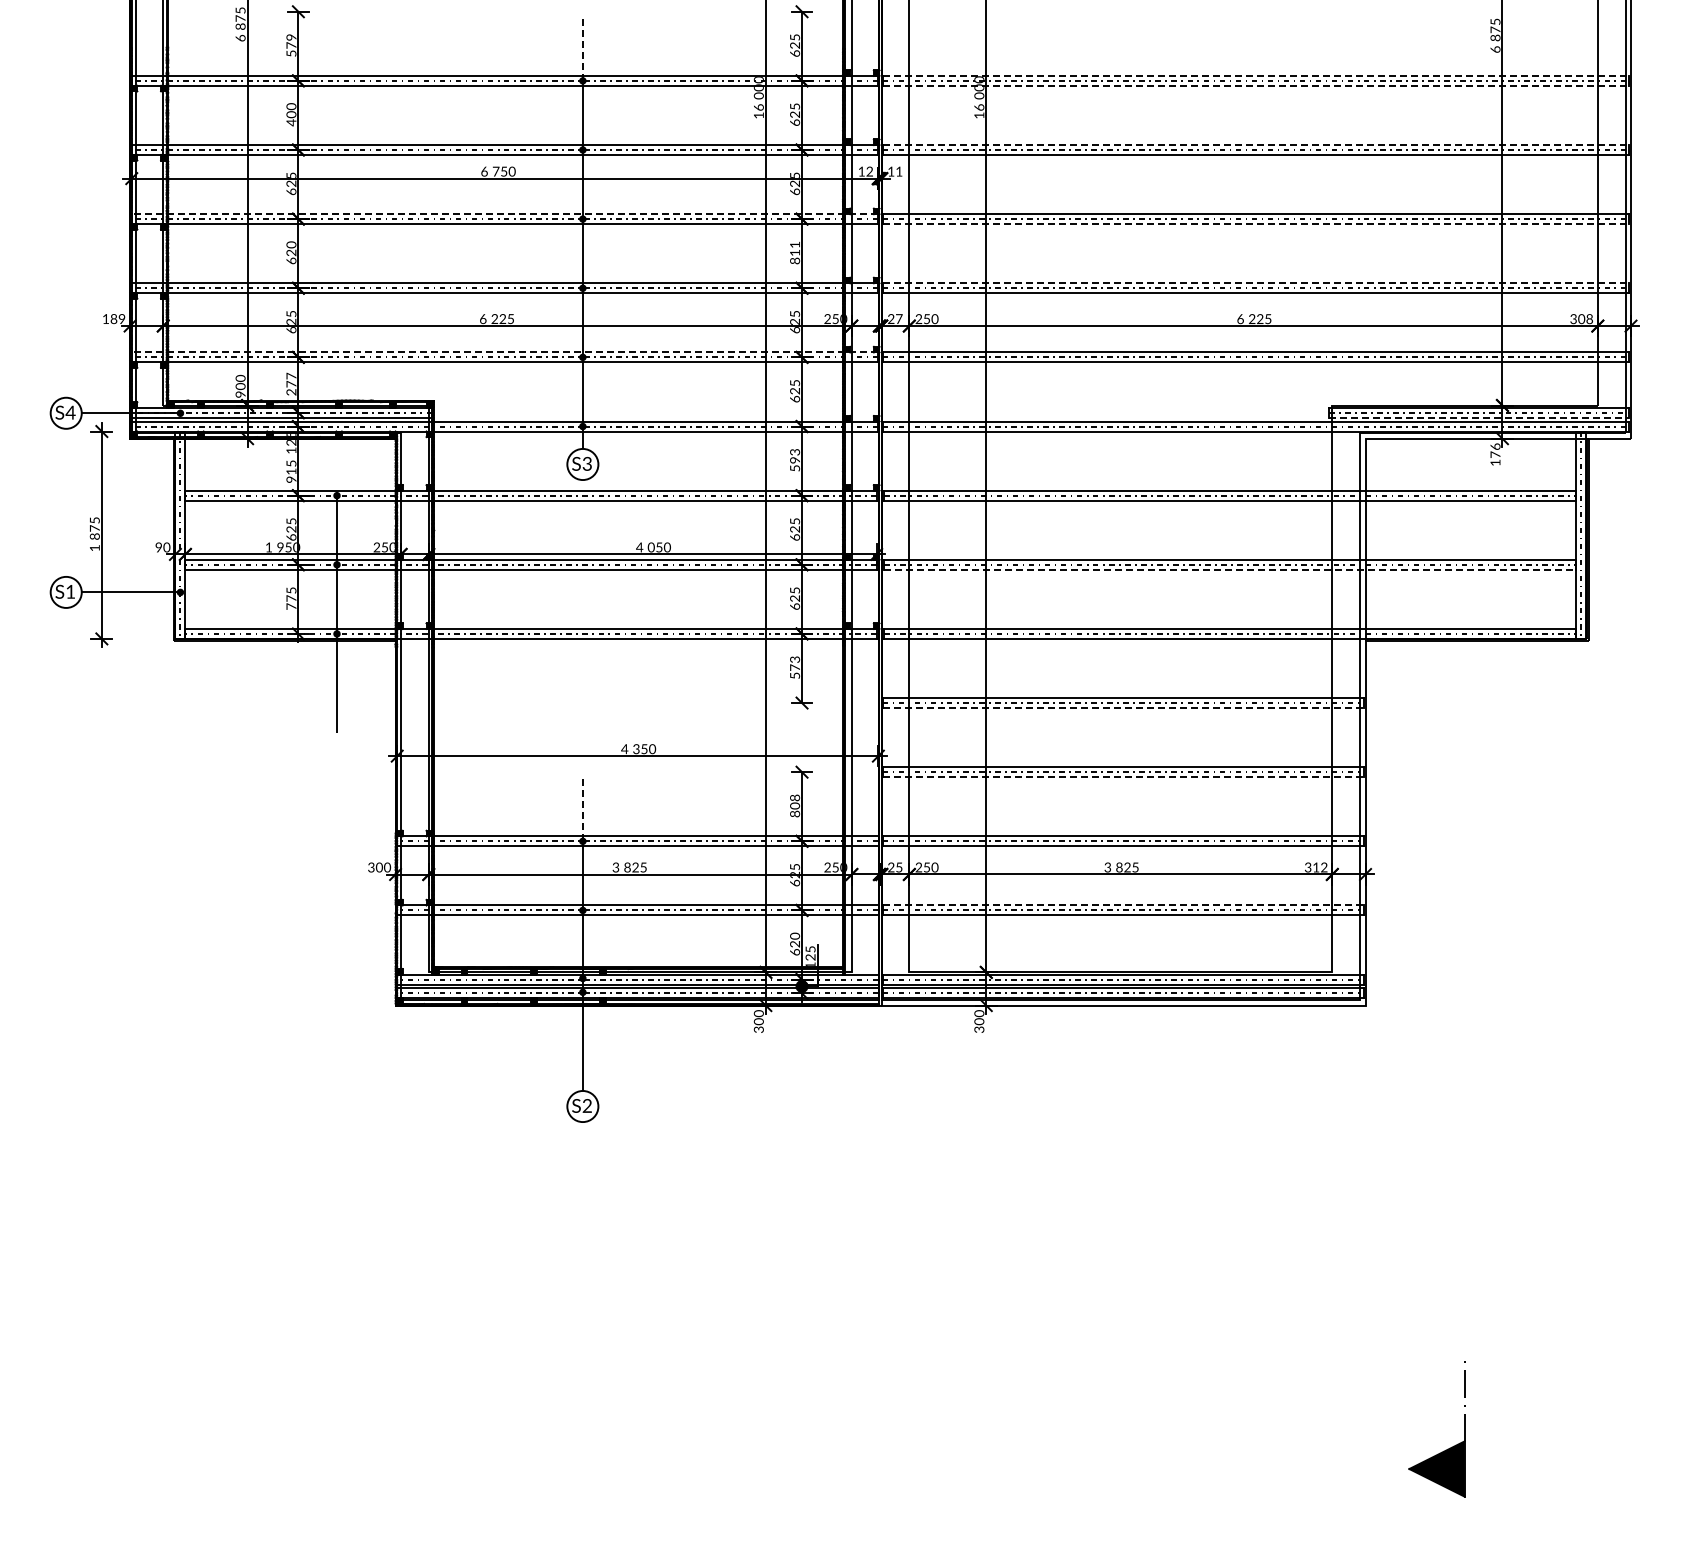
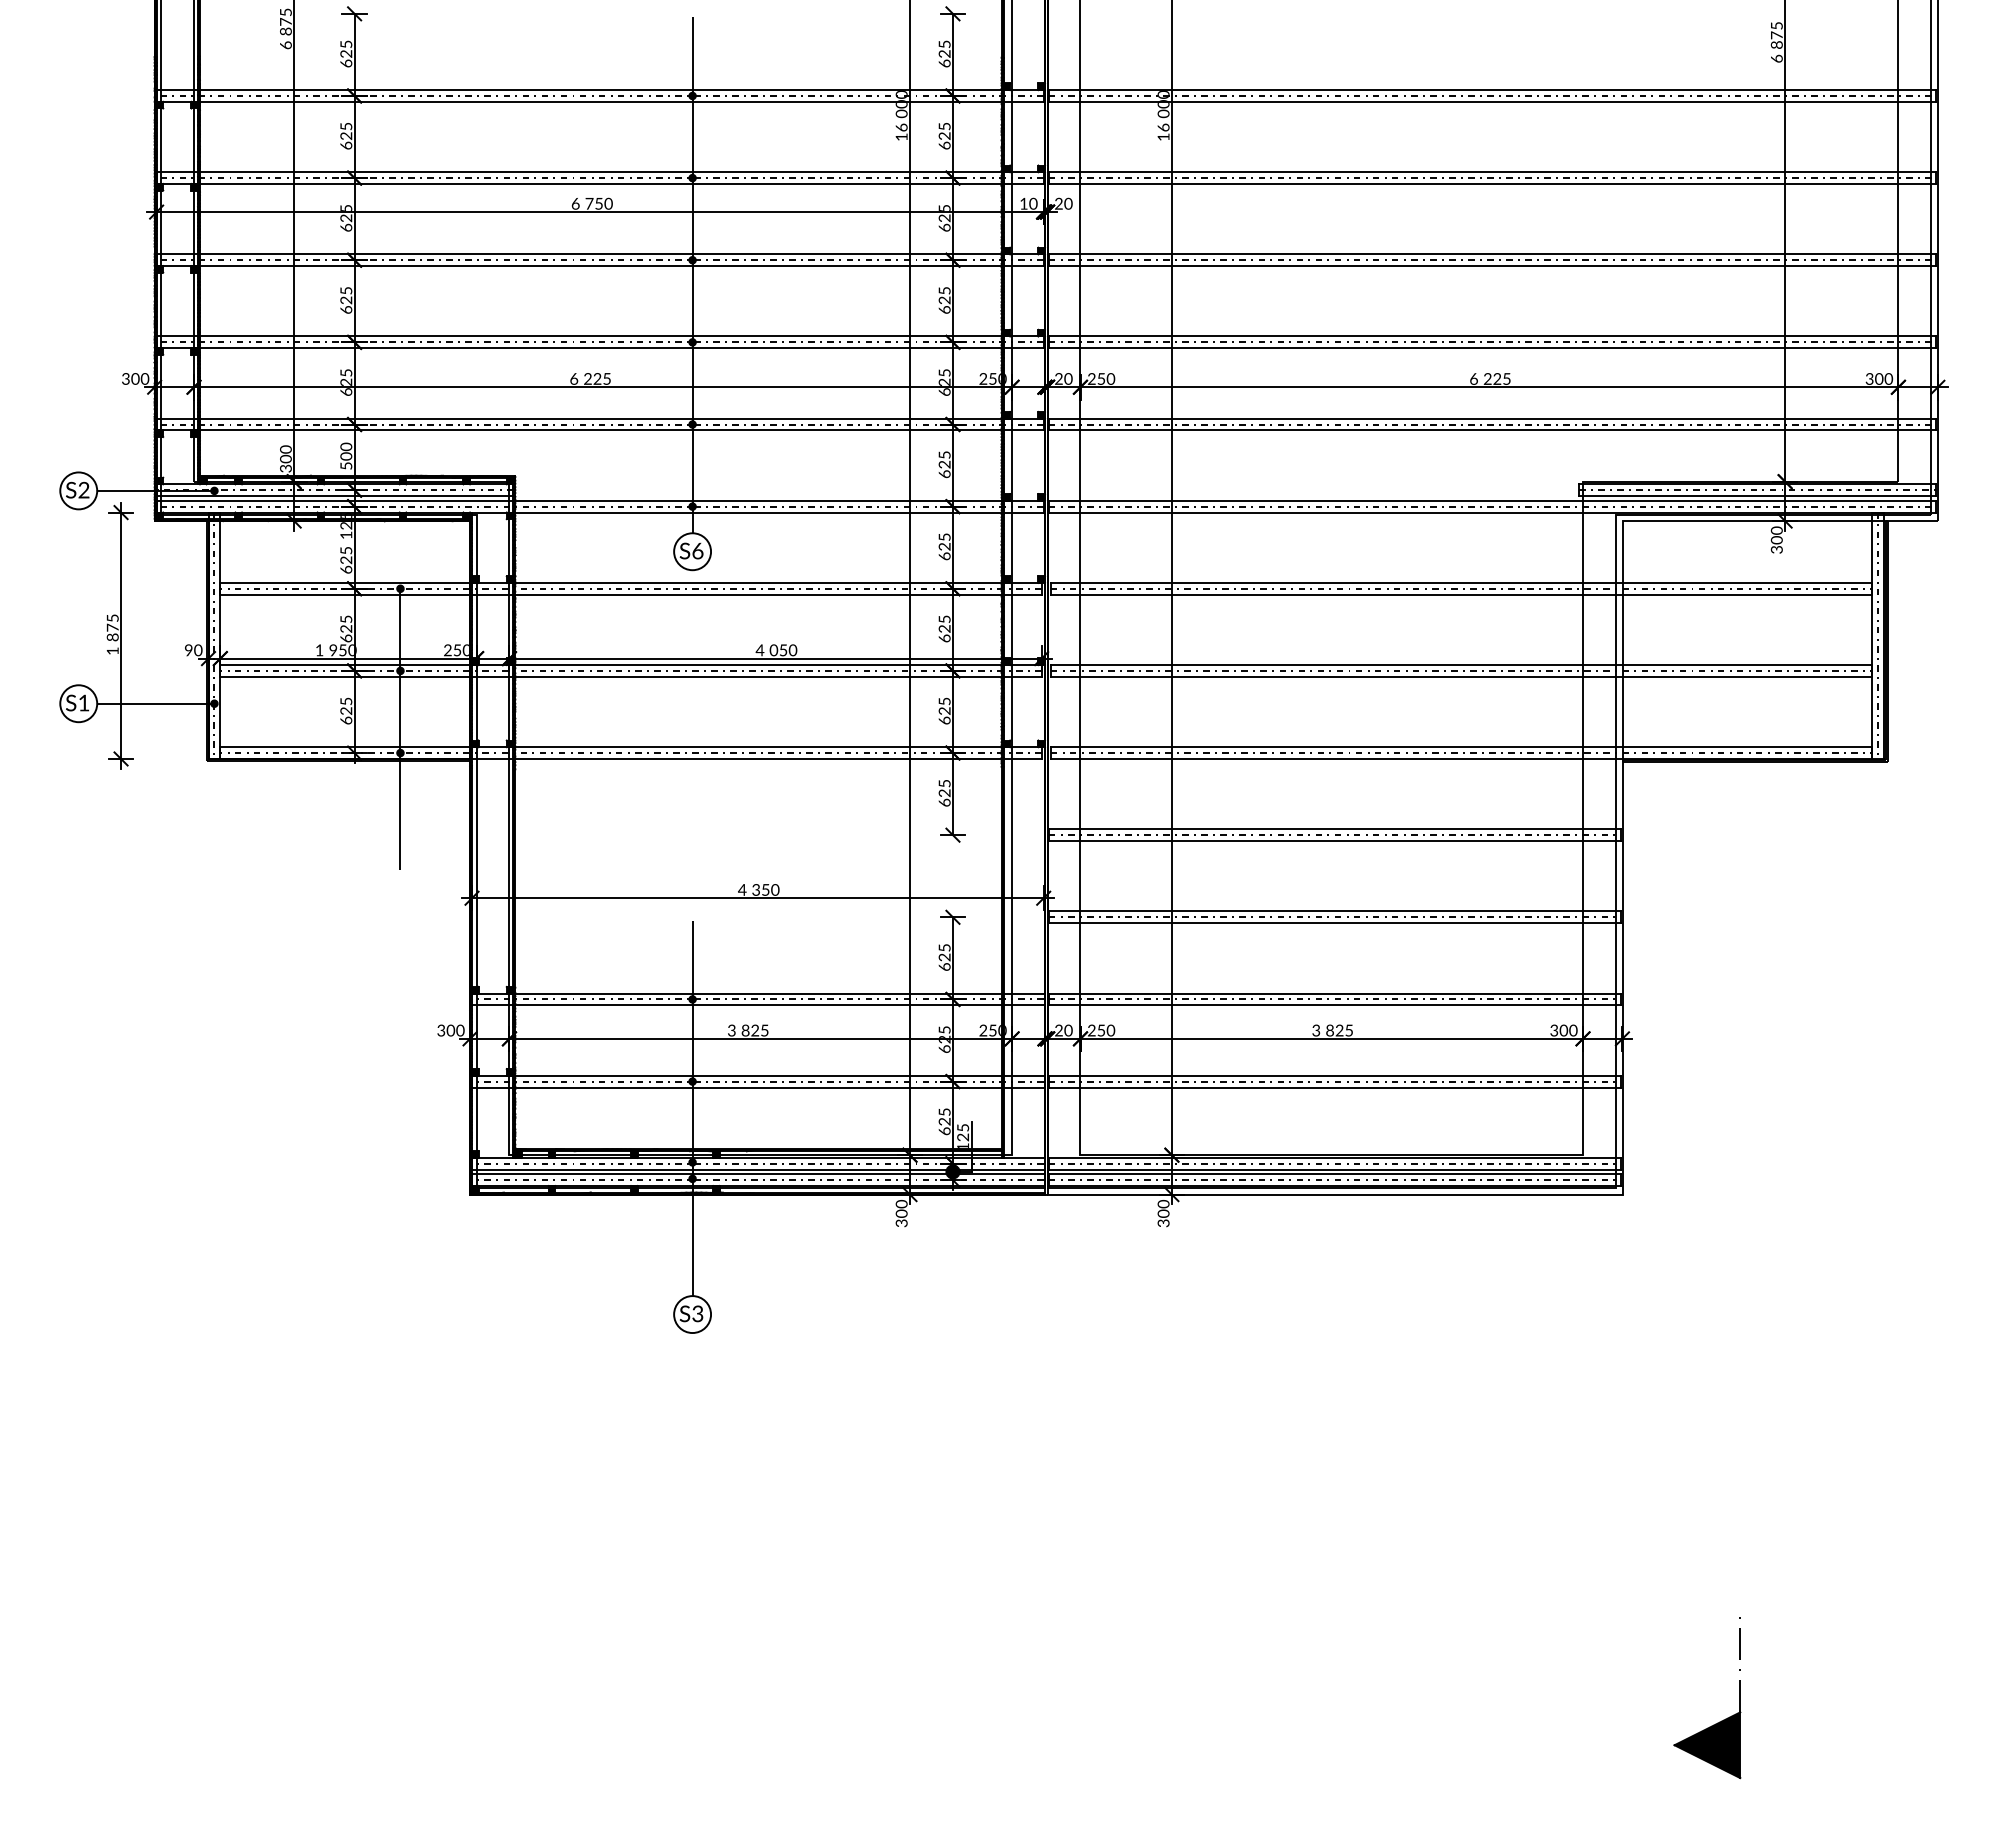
text: (291, 45) -> (346, 53), 579 -> 625
line: (582, 47) -> (692, 56), dashed -> solid
line: (1256, 75) -> (1492, 89), dashed -> solid
line: (1256, 85) -> (1492, 101), dashed -> solid
text: (291, 114) -> (346, 135), 400 -> 625
line: (1256, 145) -> (1492, 172), dashed -> solid
text: (895, 171) -> (1063, 203), 11 -> 20
text: (869, 172) -> (1033, 204), 12 -> 10
line: (504, 214) -> (599, 254), dashed -> solid
line: (1256, 224) -> (1492, 266), dashed -> solid
text: (291, 244) -> (346, 290), 620 -> 625
text: (794, 252) -> (944, 299), 811 -> 625
line: (1256, 283) -> (1492, 336), dashed -> solid
text: (113, 318) -> (134, 378), 189 -> 300
text: (898, 319) -> (1067, 379), 27 -> 20
text: (1589, 319) -> (1888, 379), 308 -> 300
line: (504, 352) -> (599, 418), dashed -> solid
text: (291, 383) -> (346, 455), 277 -> 500
text: (241, 394) -> (286, 468), 900 -> 300
text: (70, 412) -> (83, 489), S4 -> S2
line: (1479, 417) -> (1757, 495), dashed -> solid
text: (1495, 454) -> (1776, 539), 176 -> 300
text: (794, 460) -> (944, 547), 593 -> 625
text: (587, 463) -> (698, 550), S3 -> S6
text: (291, 475) -> (346, 564), 915 -> 625
line: (1230, 569) -> (1462, 676), dashed -> solid
text: (291, 602) -> (346, 715), 775 -> 625
text: (794, 667) -> (944, 792), 573 -> 625
line: (1123, 708) -> (1334, 841), dashed -> solid
line: (1123, 777) -> (1334, 923), dashed -> solid
text: (794, 805) -> (944, 956), 808 -> 625
line: (582, 807) -> (692, 959), dashed -> solid
text: (898, 867) -> (1067, 1030), 25 -> 20
text: (1319, 867) -> (1567, 1030), 312 -> 300
line: (1123, 905) -> (1334, 1075), dashed -> solid
text: (794, 935) -> (944, 1111), 620 -> 625
text: (586, 1107) -> (696, 1315), S2 -> S3

